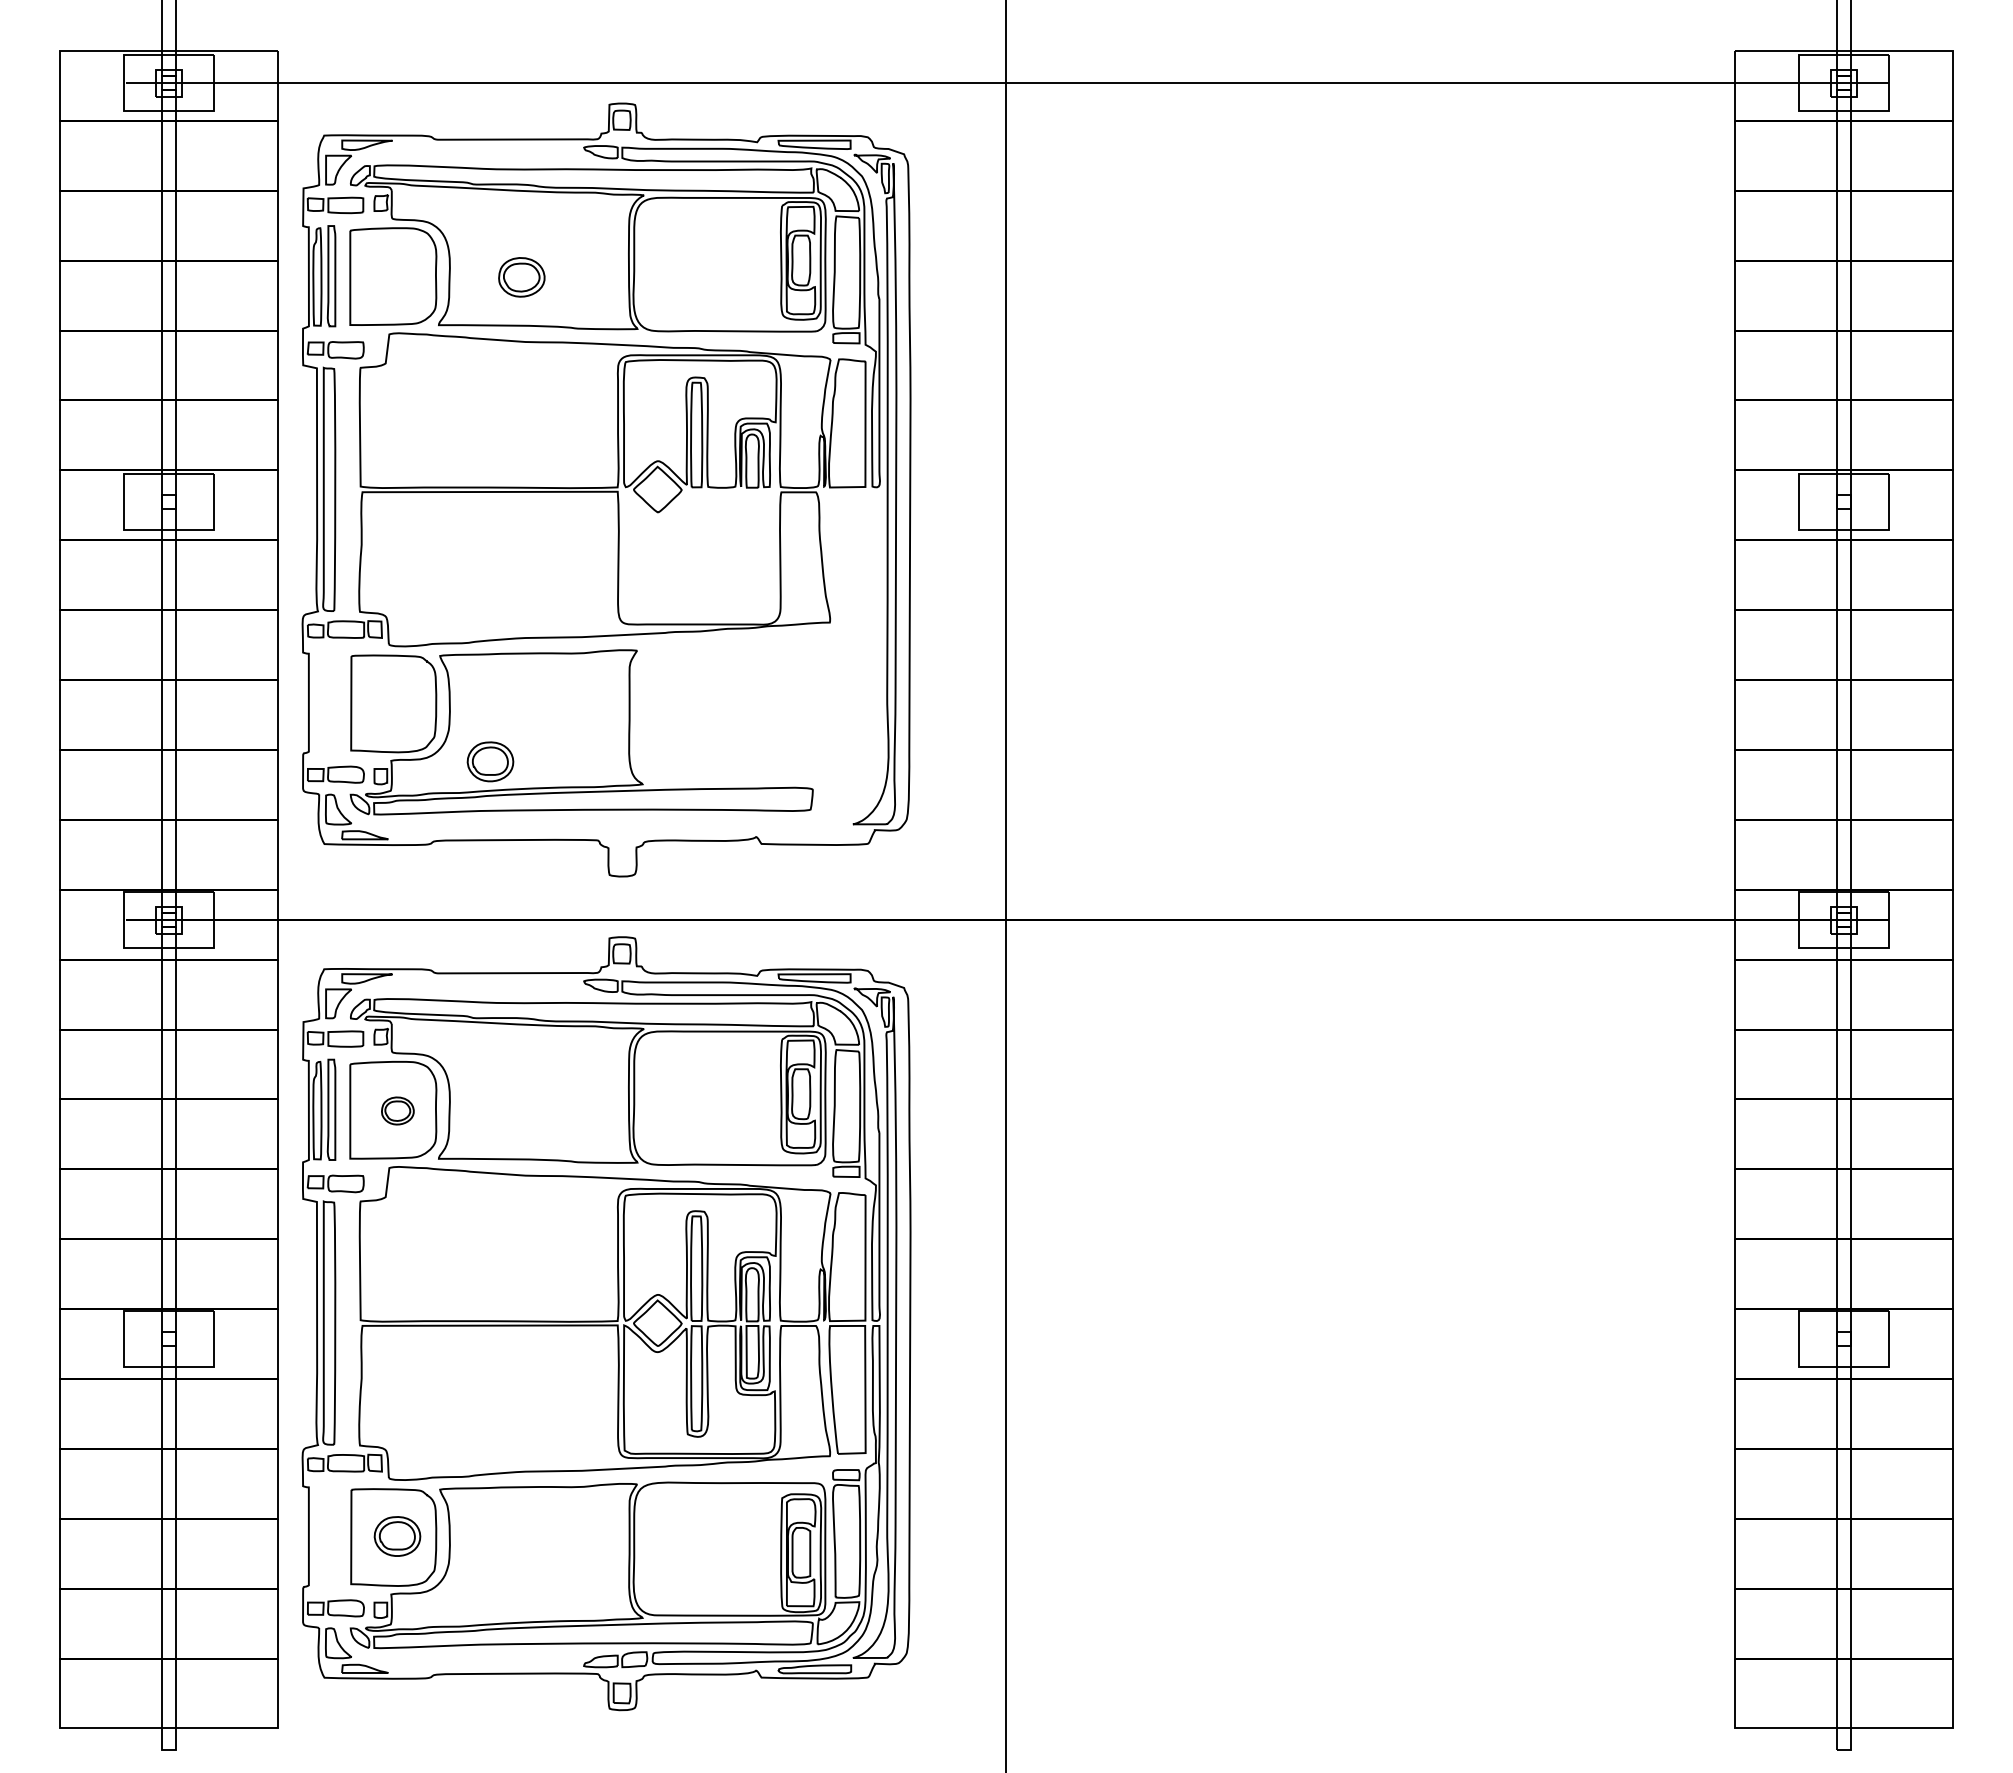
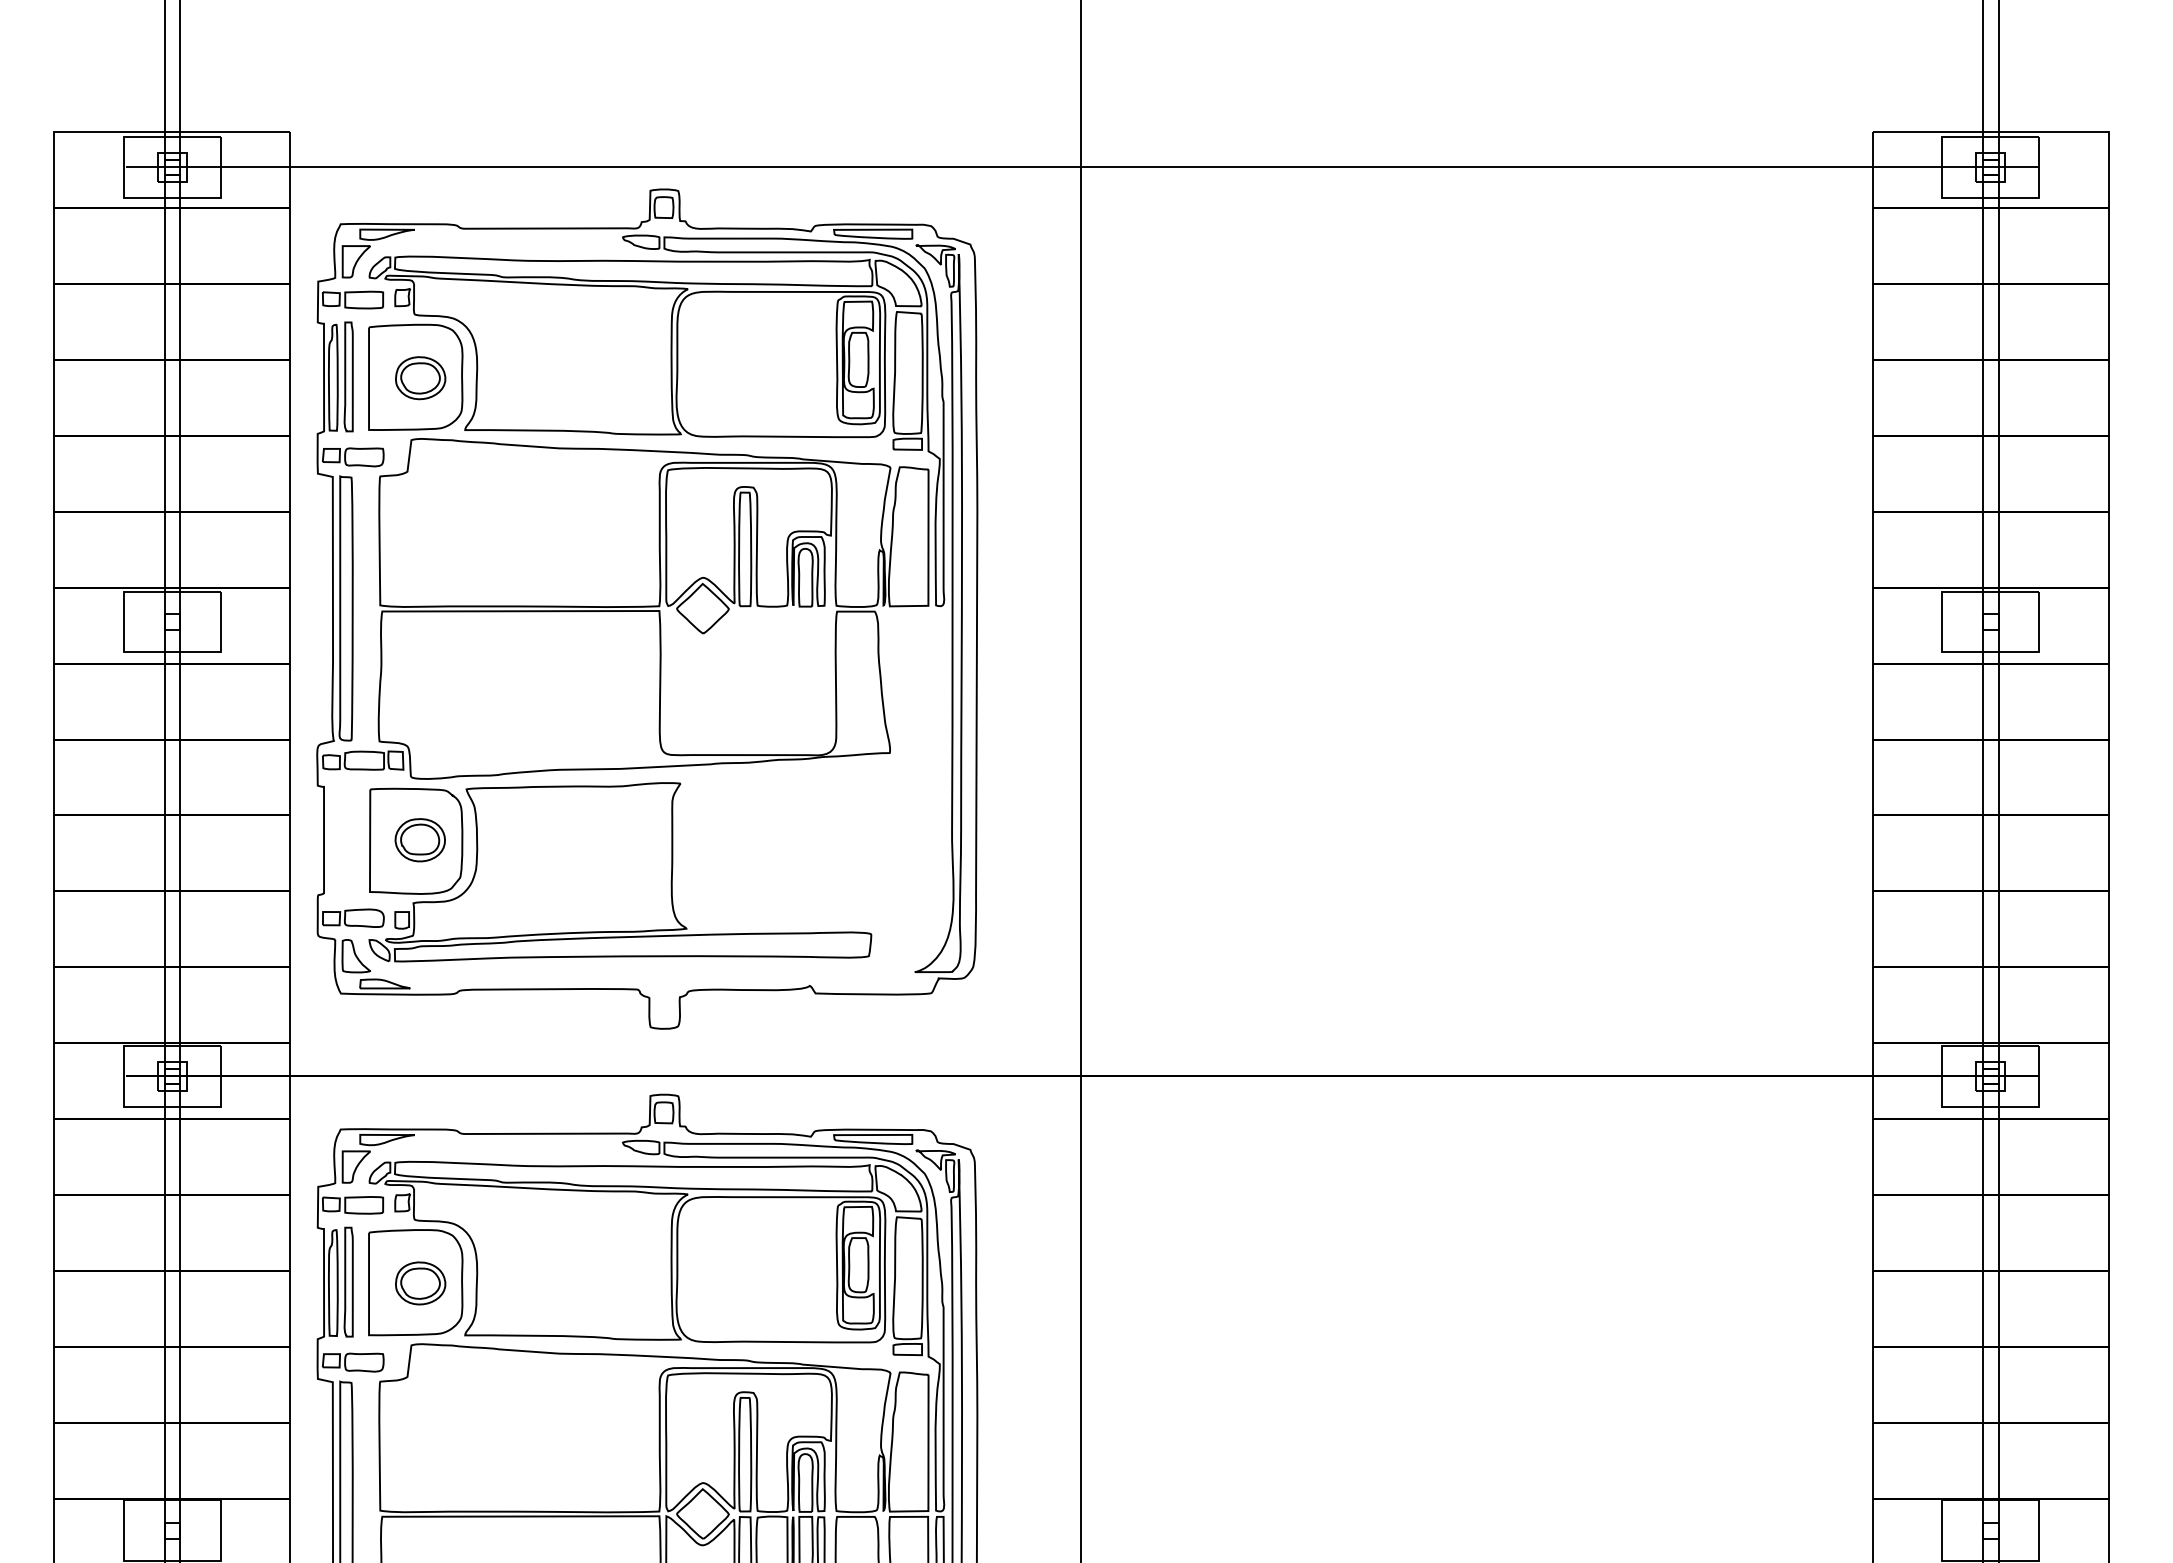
part: (521, 277) -> (420, 378), moved
part: (490, 761) -> (420, 839), moved
part: (397, 1110) -> (420, 1282), size x1.43

